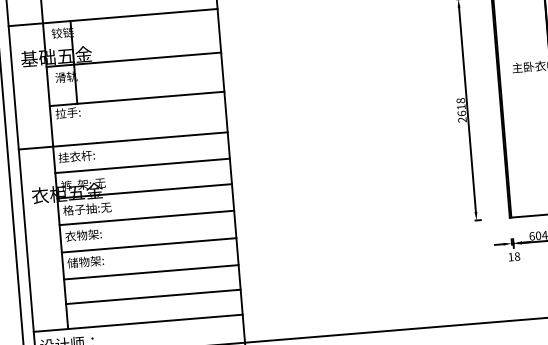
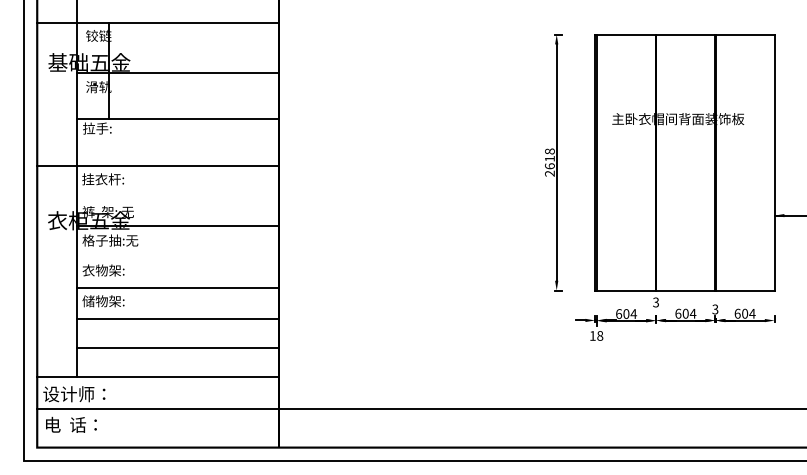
line: (142, 166) -> (177, 196), removed
line: (146, 217) -> (177, 256), removed

